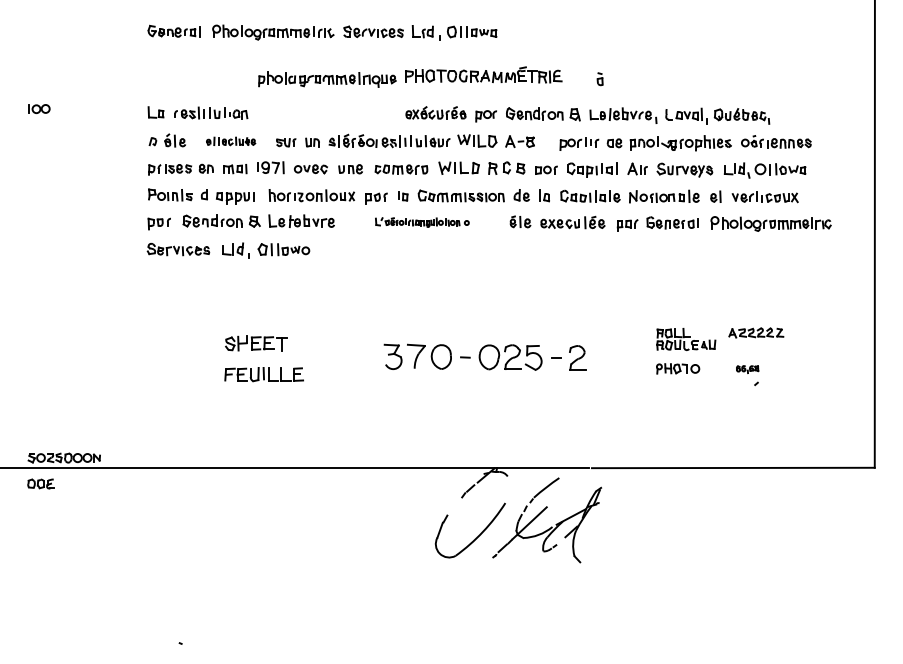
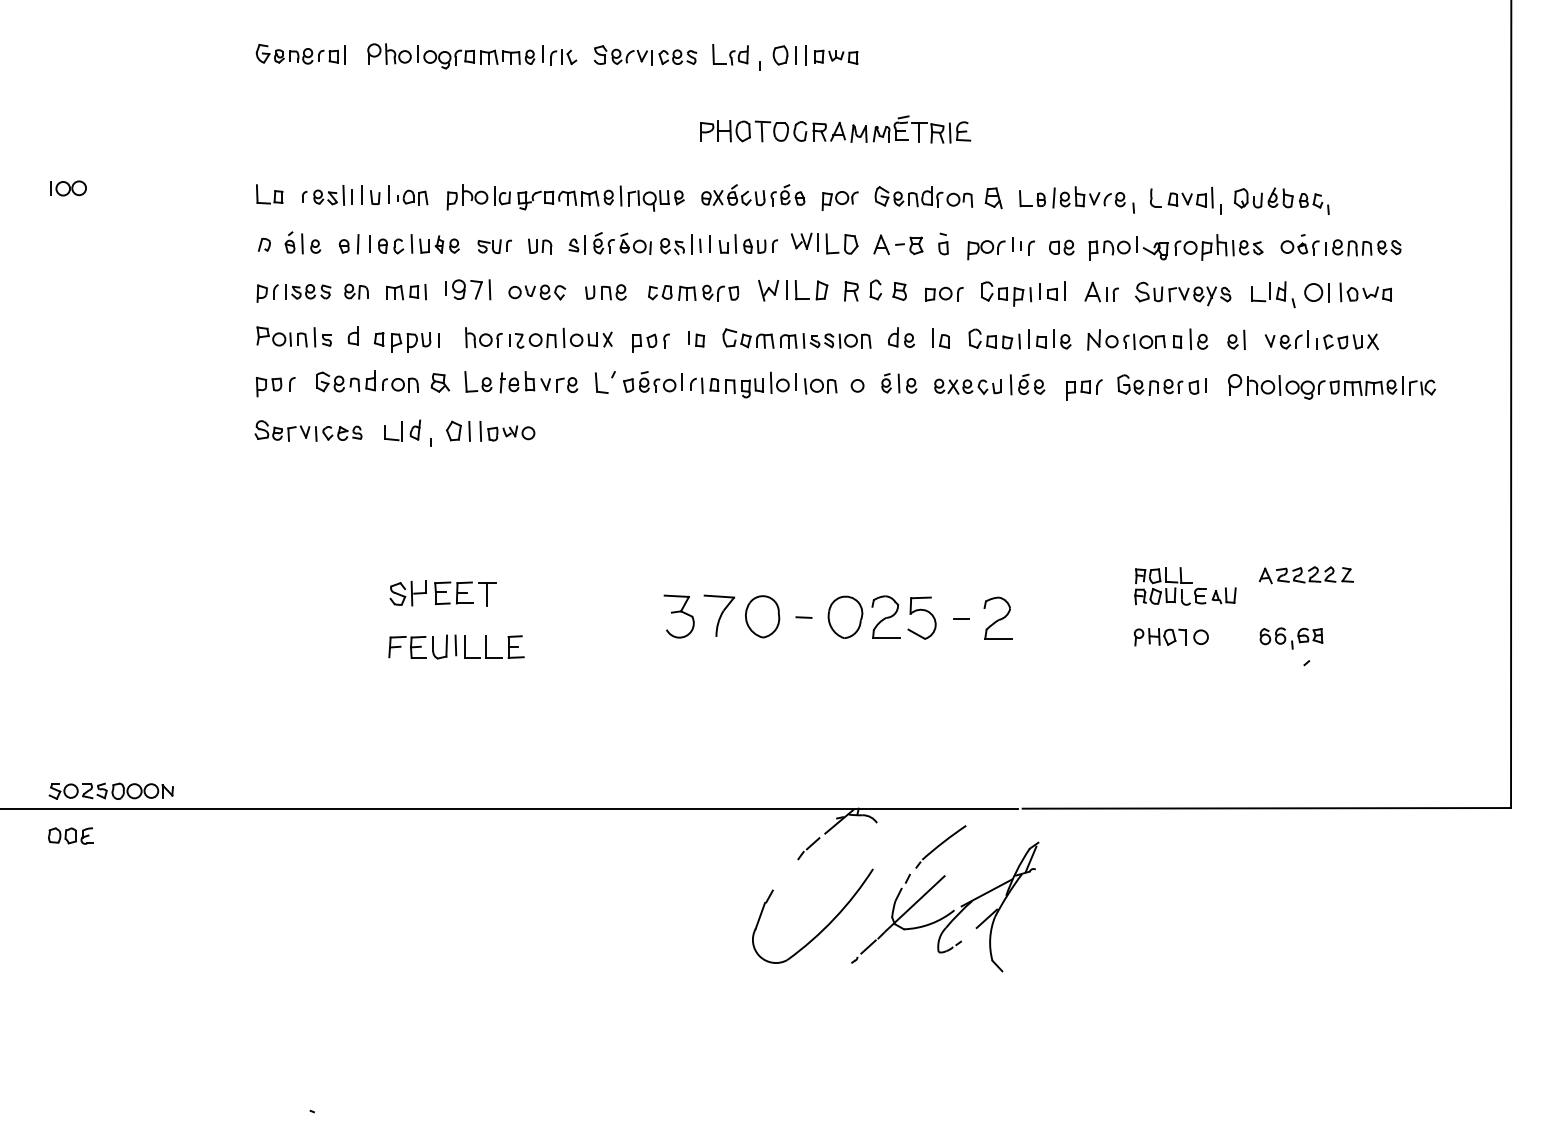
part: (327, 79) -> (565, 197), moved
part: (599, 79) -> (942, 244), moved
part: (230, 141) -> (398, 244), size x1.43
part: (422, 222) -> (729, 384), size x1.67
part: (747, 369) -> (1291, 638), size x1.67

